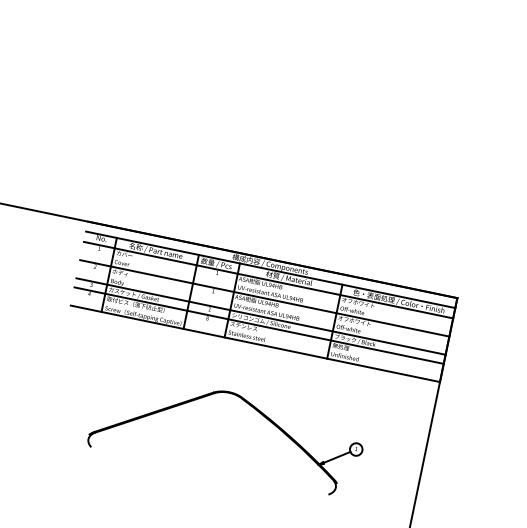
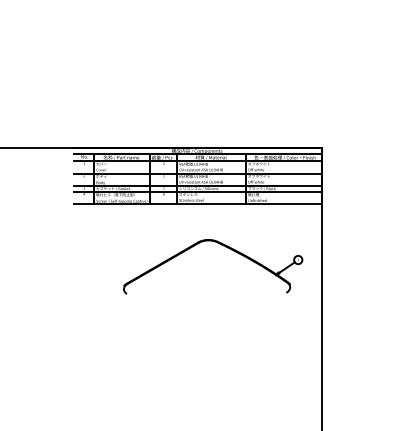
part: (249, 406) -> (223, 246), moved

